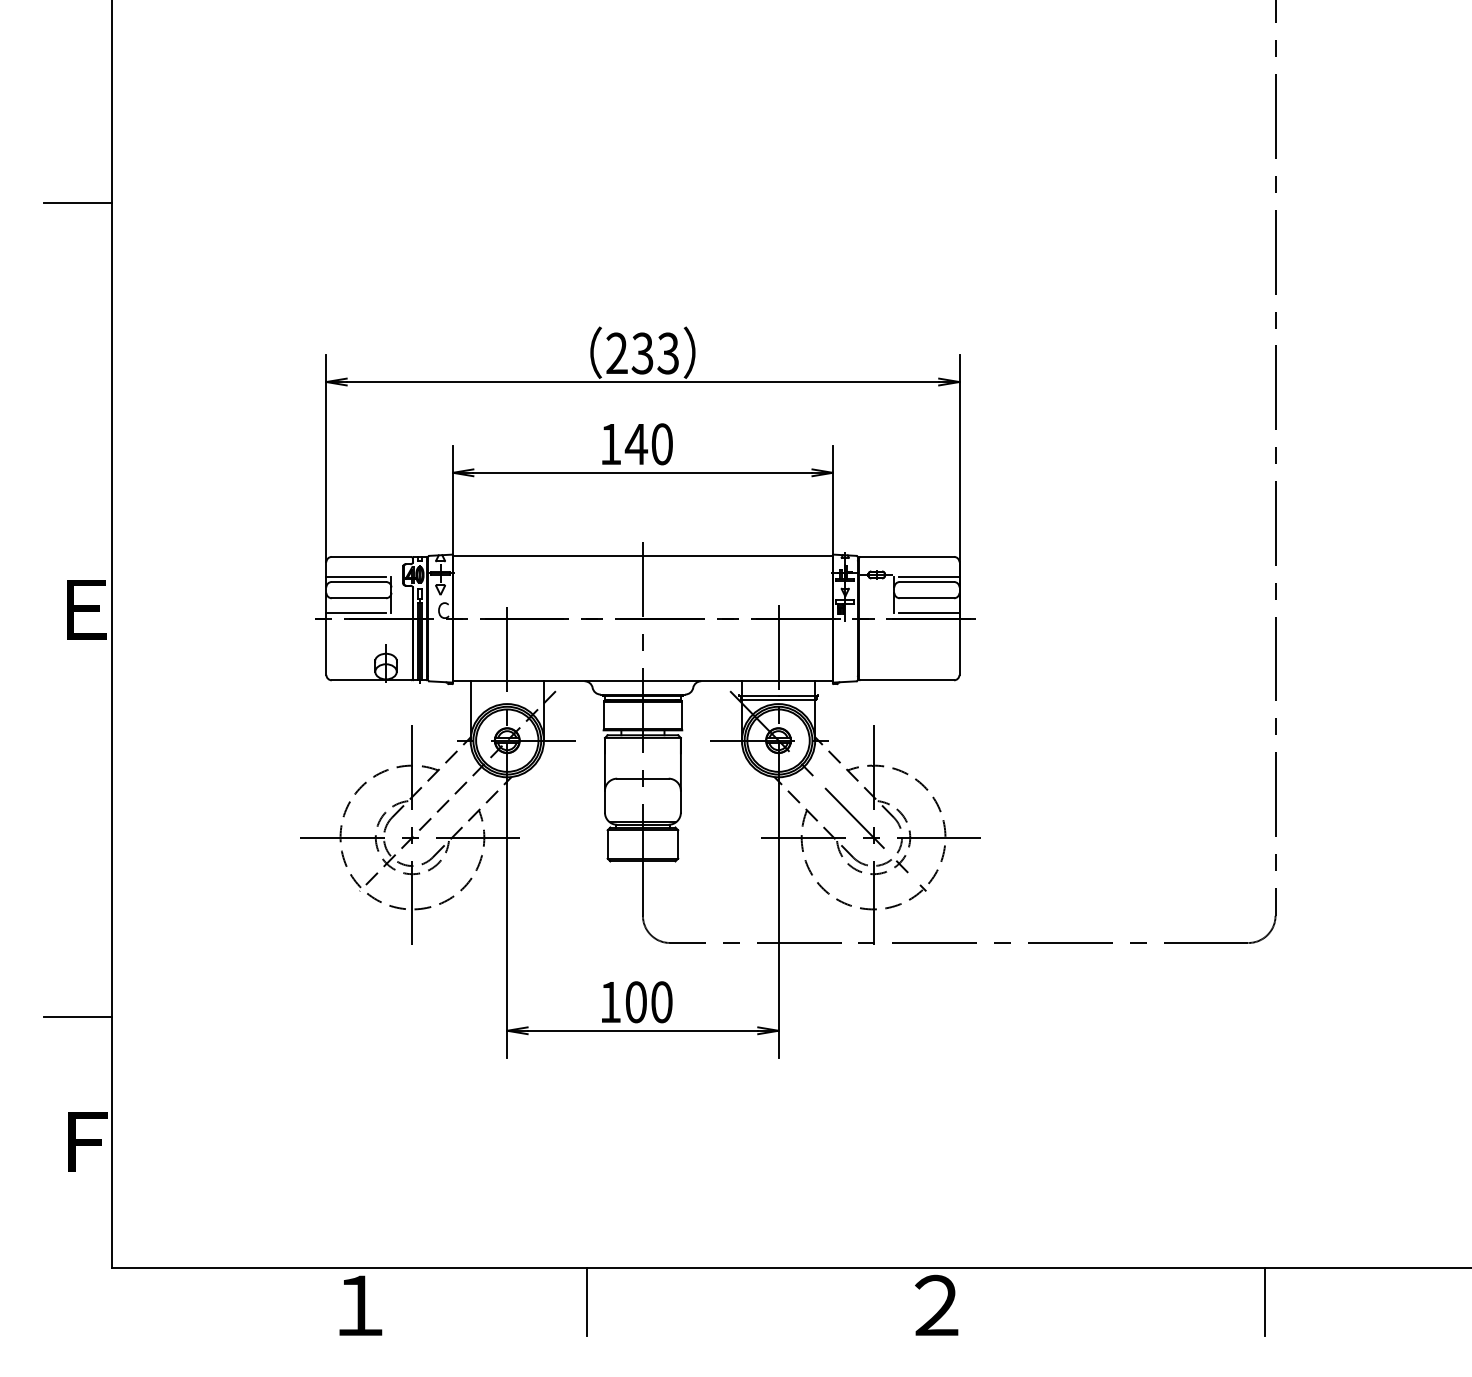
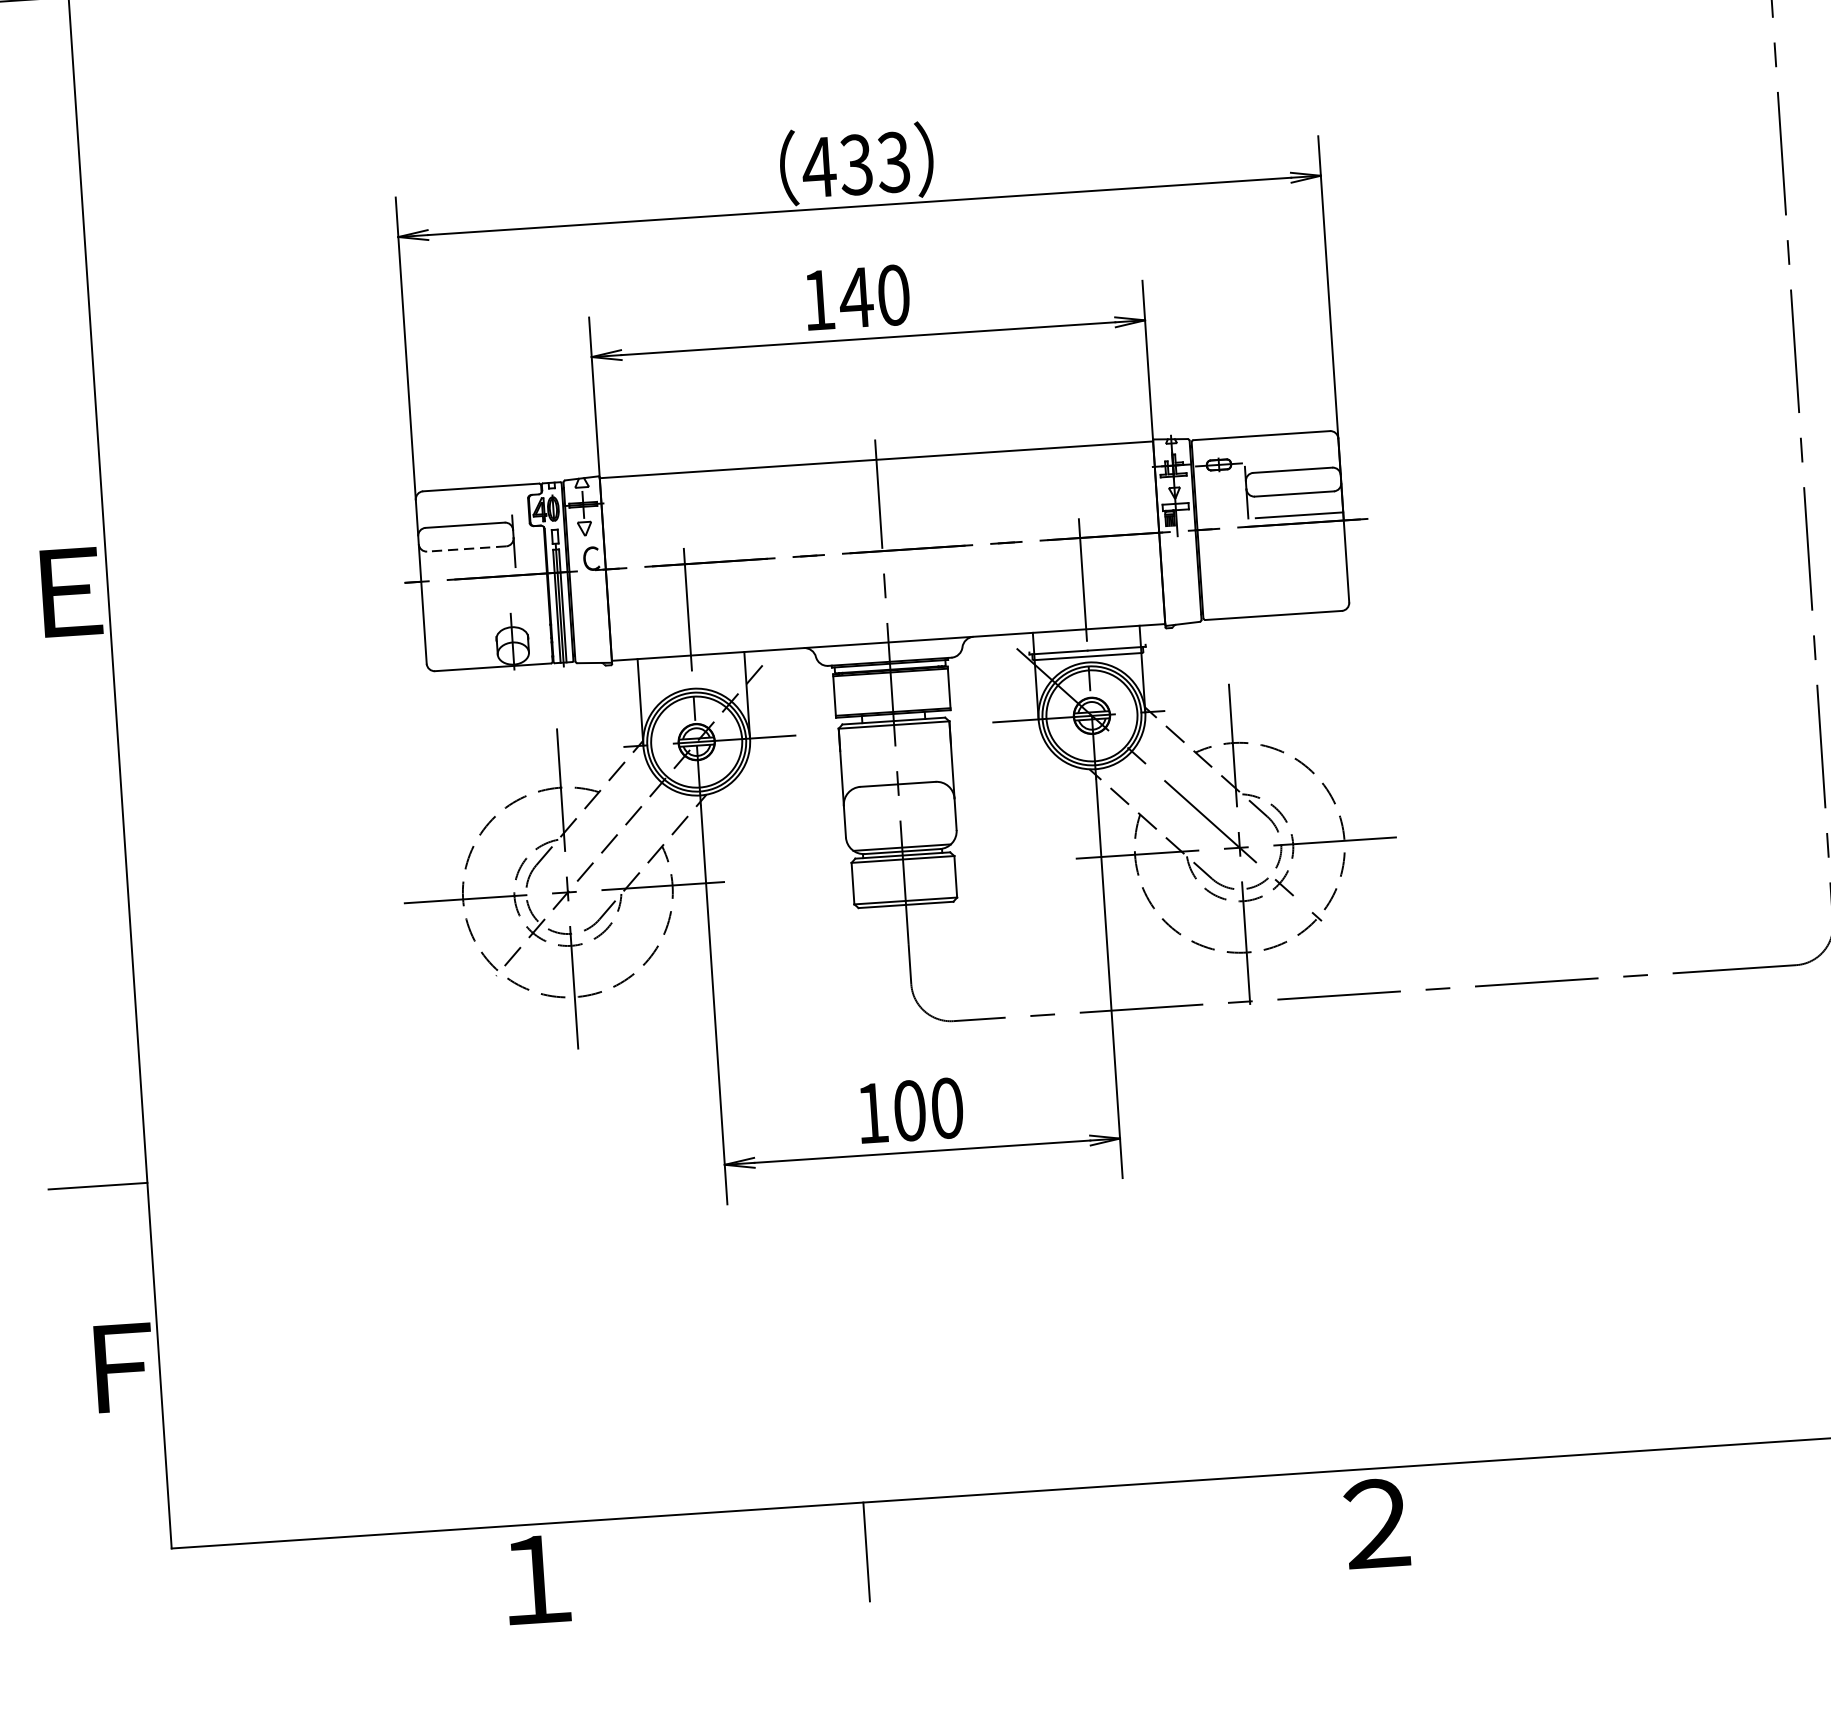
text: (616, 352) -> (818, 165), 233 -> 433
line: (356, 577) -> (461, 518), removed
line: (929, 577) -> (1296, 463), removed
line: (358, 598) -> (466, 549), solid -> dashed
line: (356, 613) -> (464, 571), removed

